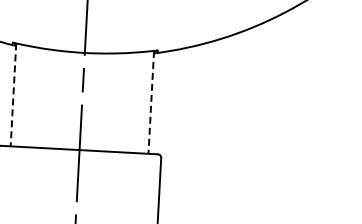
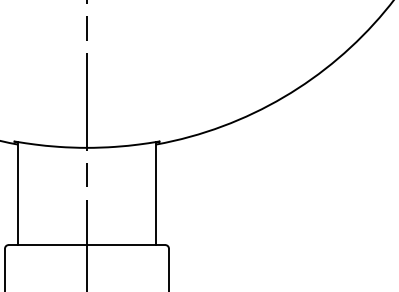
line: (12, 94) -> (17, 193), dashed -> solid
line: (151, 102) -> (156, 193), dashed -> solid

